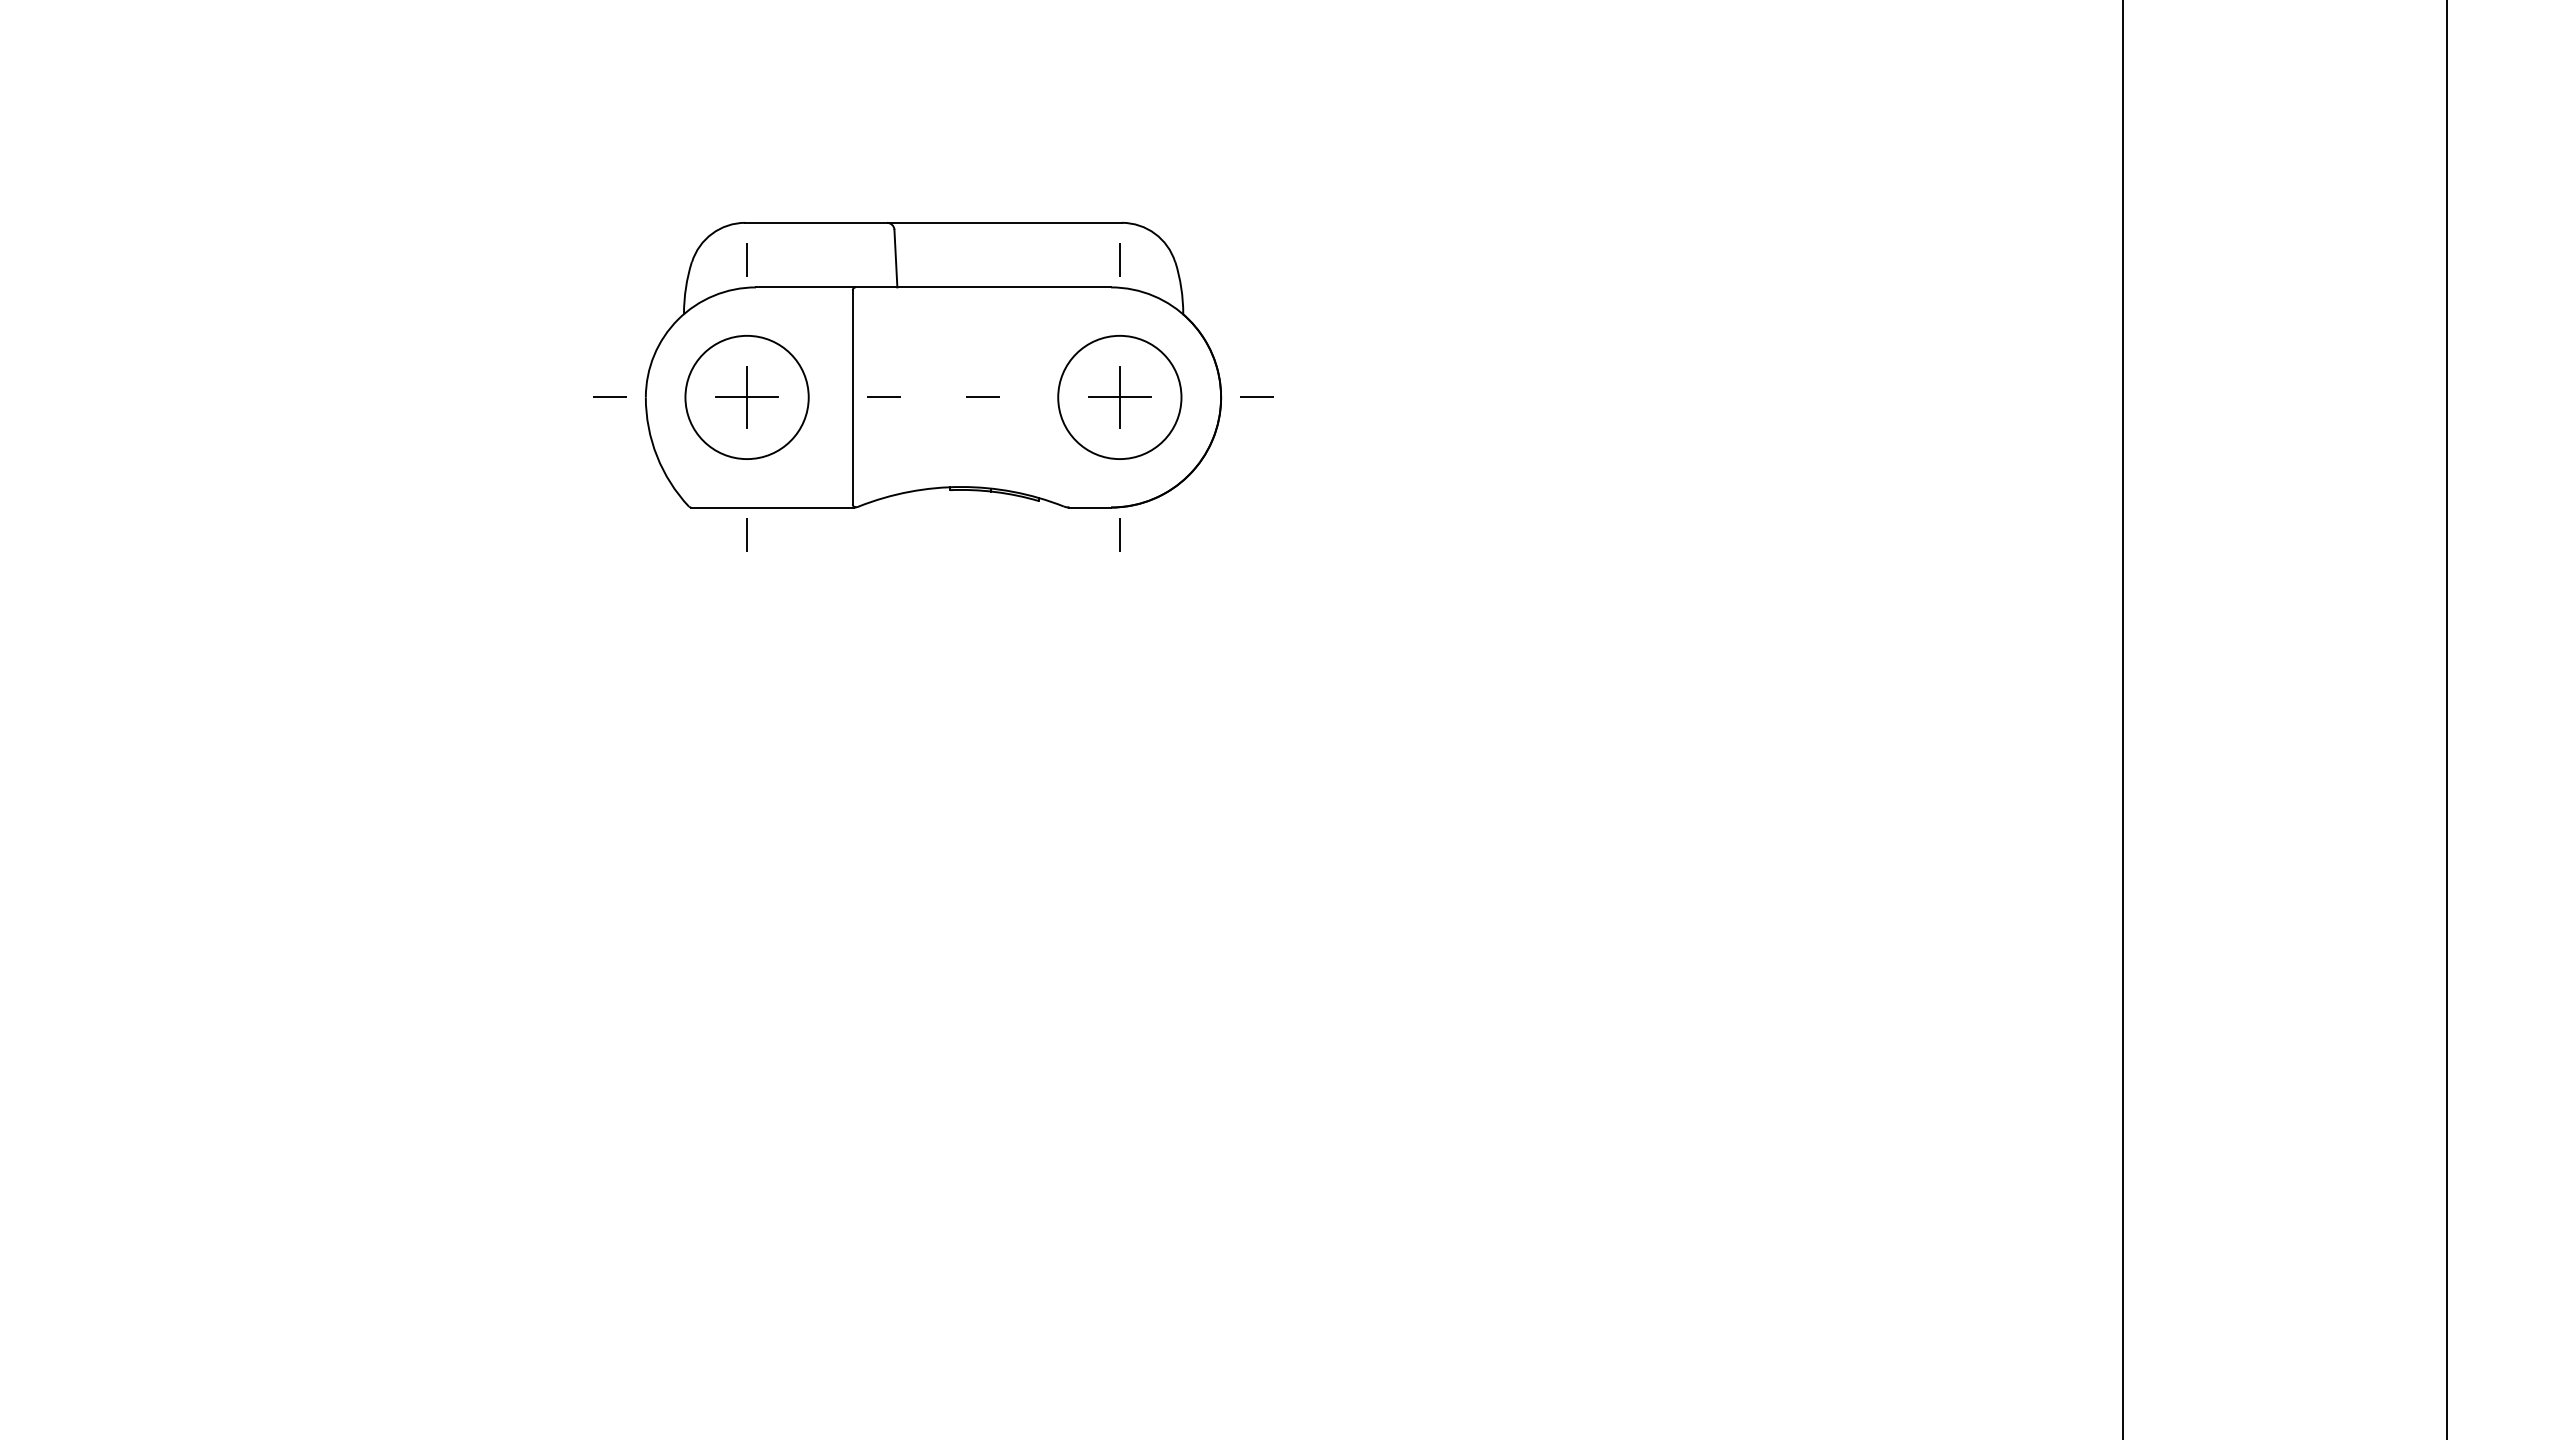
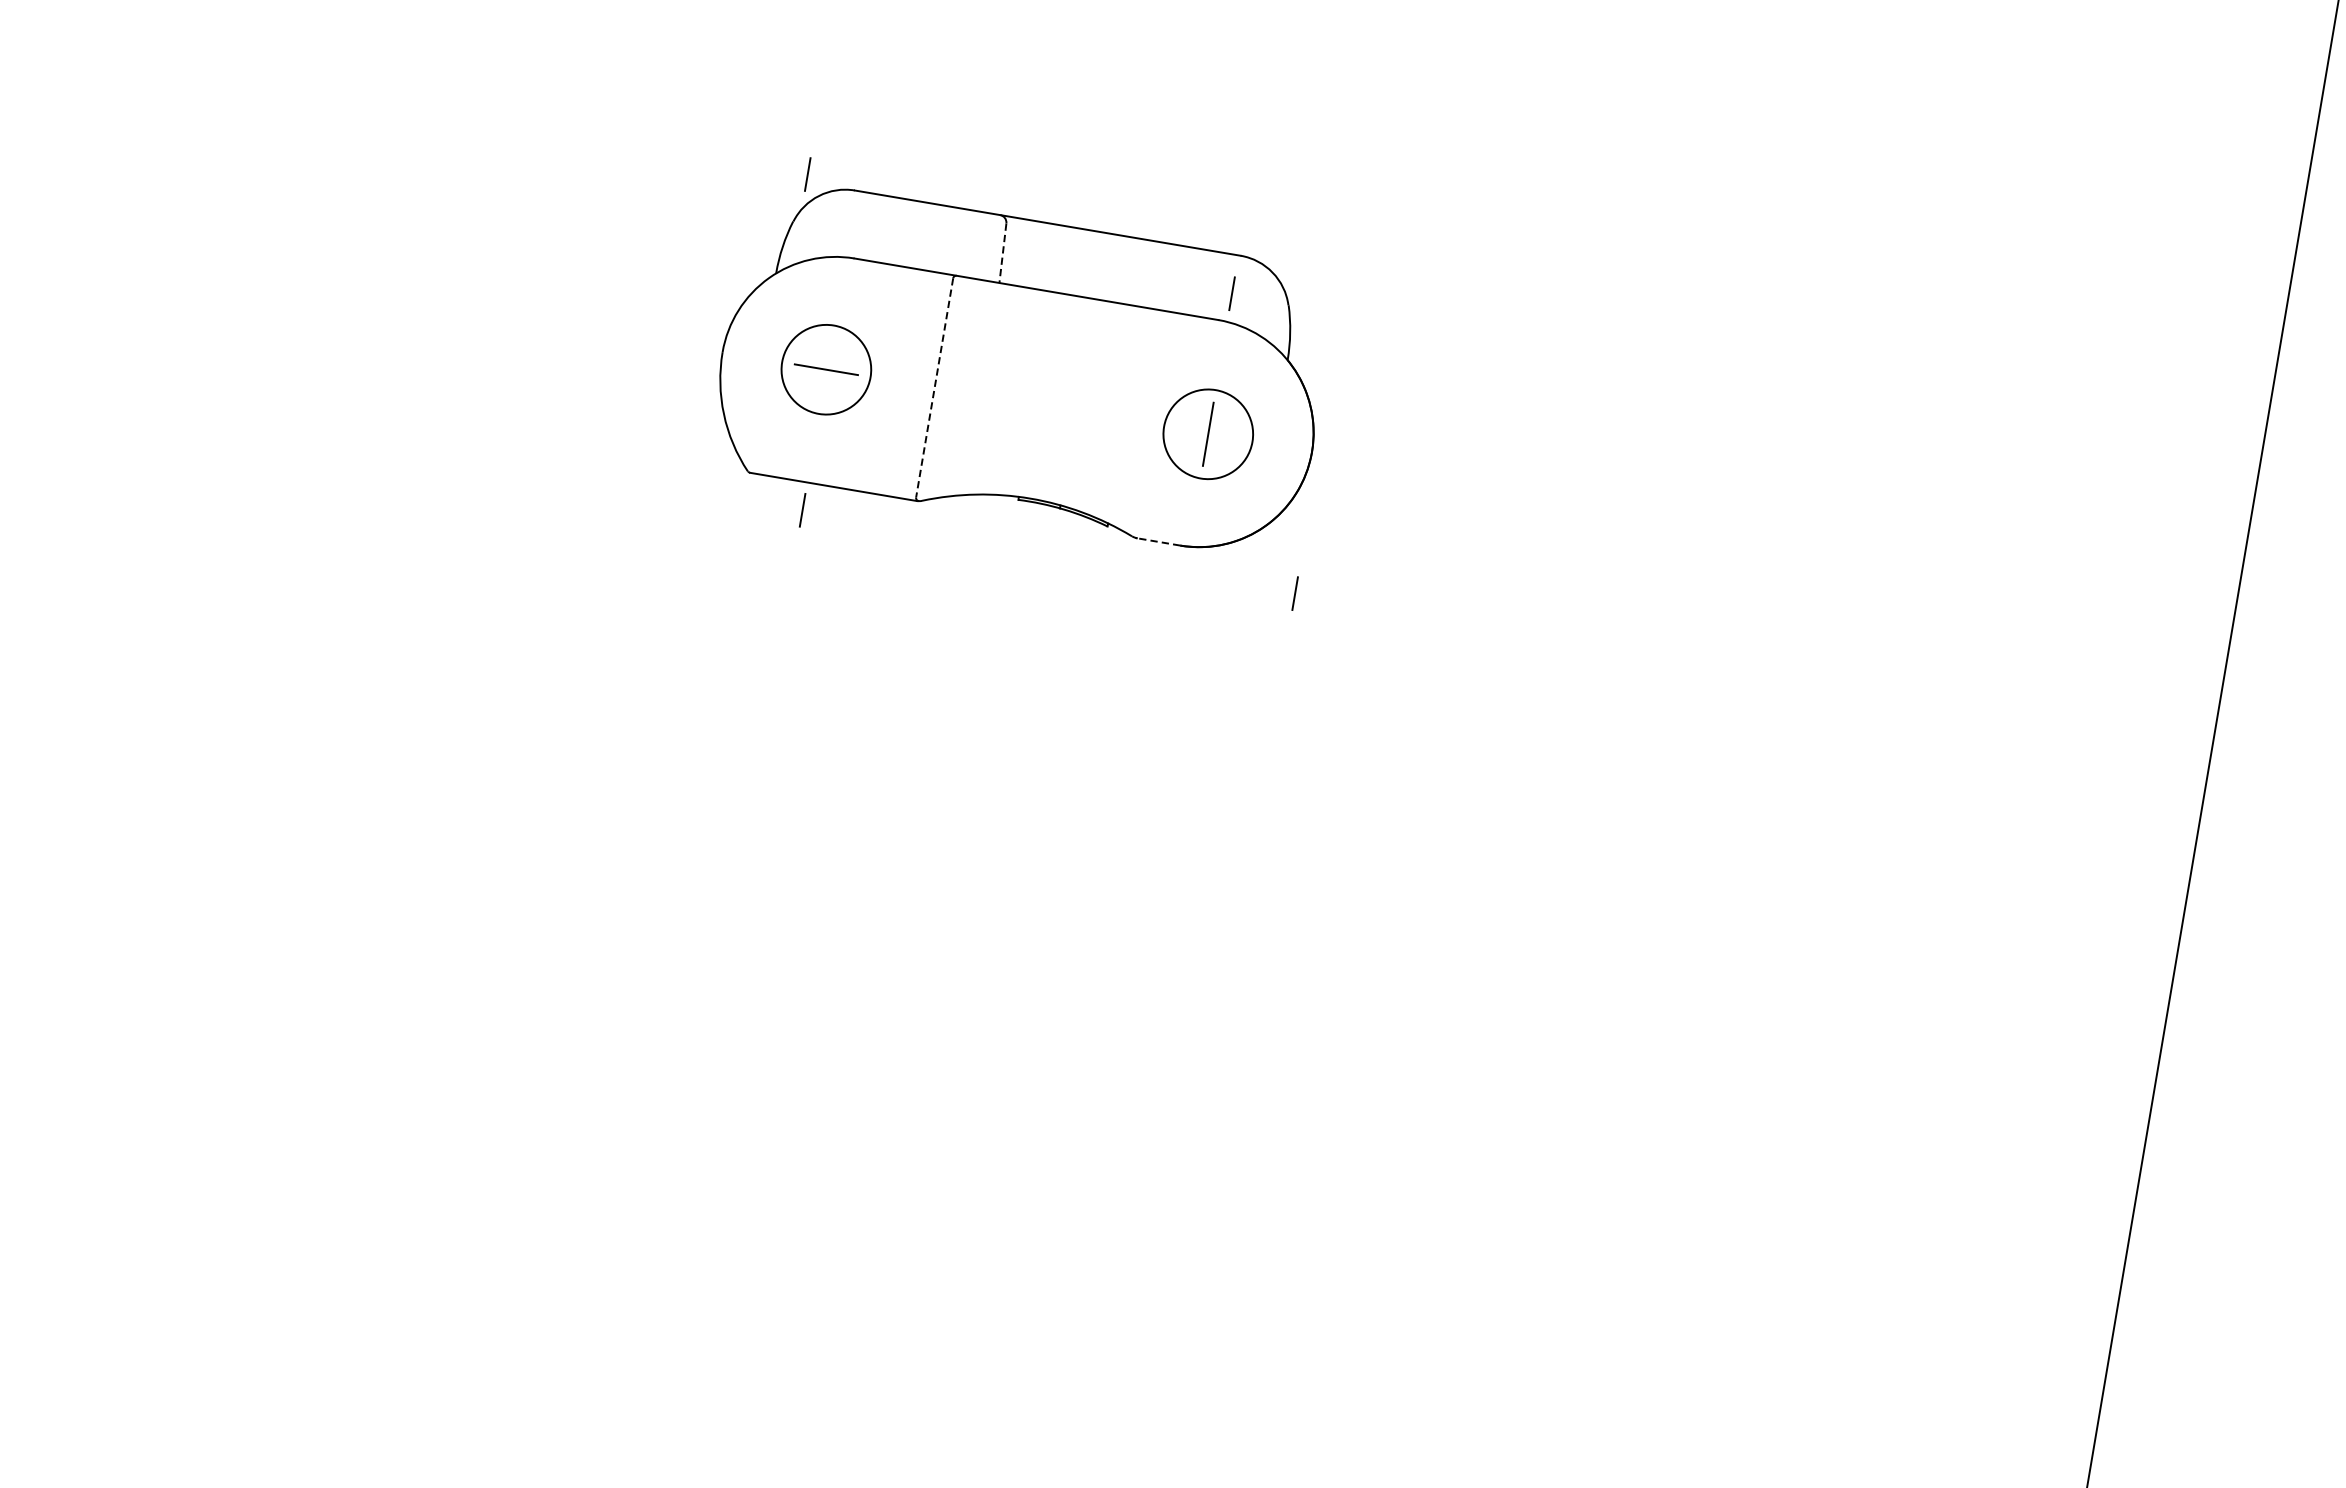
line: (895, 258) -> (1002, 253), solid -> dashed
line: (746, 259) -> (807, 173), moved
line: (609, 397) -> (685, 345), removed
circle: (746, 397) -> (825, 369), size x0.7
line: (747, 397) -> (826, 369), removed
line: (852, 397) -> (934, 388), solid -> dashed
line: (884, 397) -> (967, 393), removed
line: (982, 397) -> (1067, 410), removed
circle: (1119, 397) -> (1207, 434), size x0.7
line: (1119, 397) -> (1207, 434), removed
line: (1256, 397) -> (1348, 458), removed
line: (1090, 507) -> (1159, 541), solid -> dashed
line: (1119, 534) -> (1294, 593), moved

